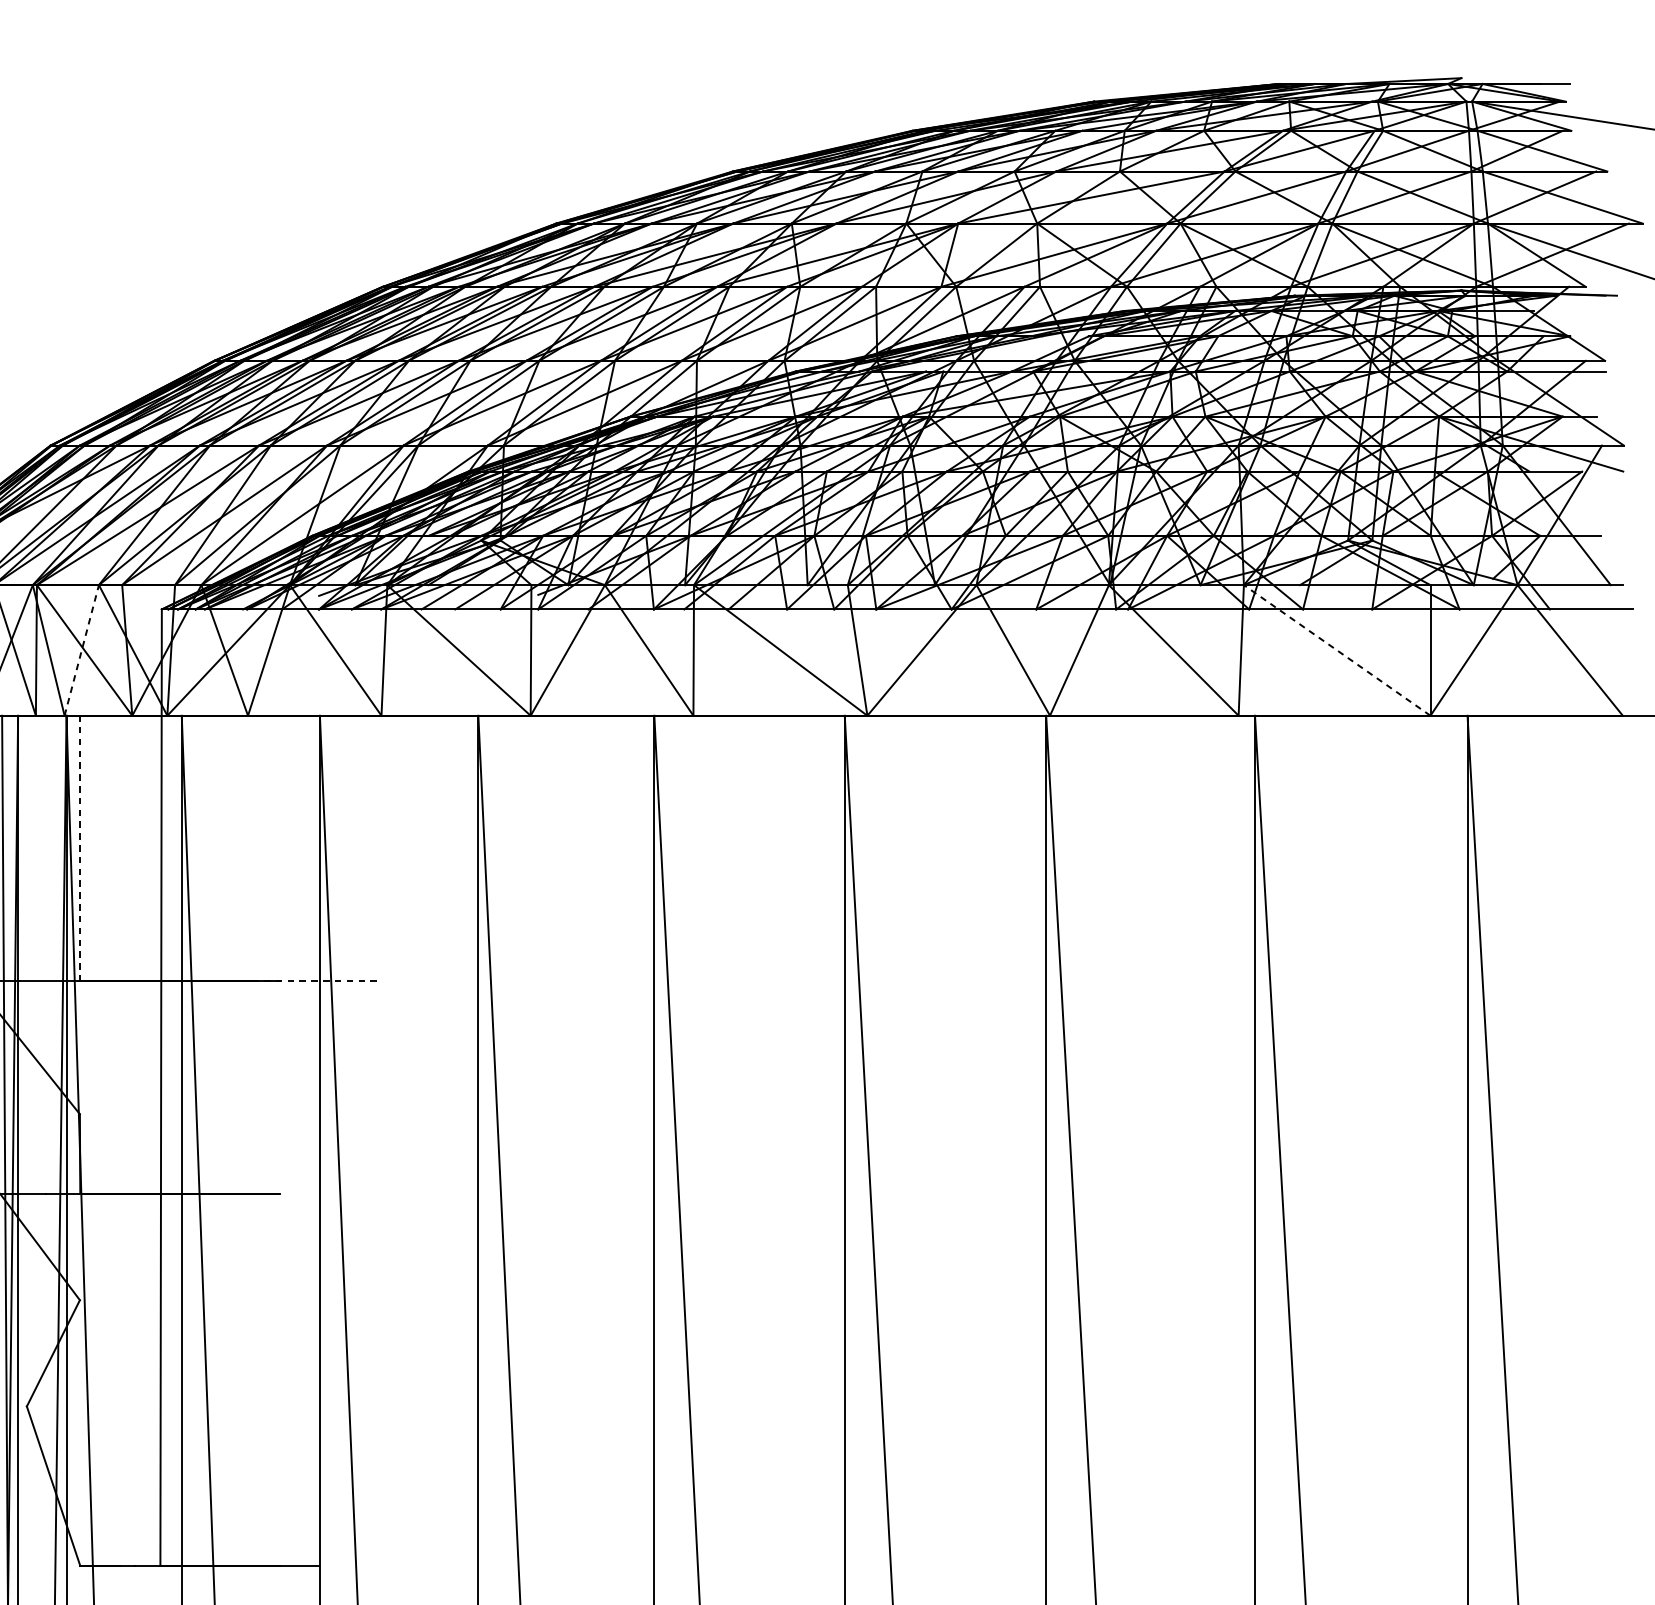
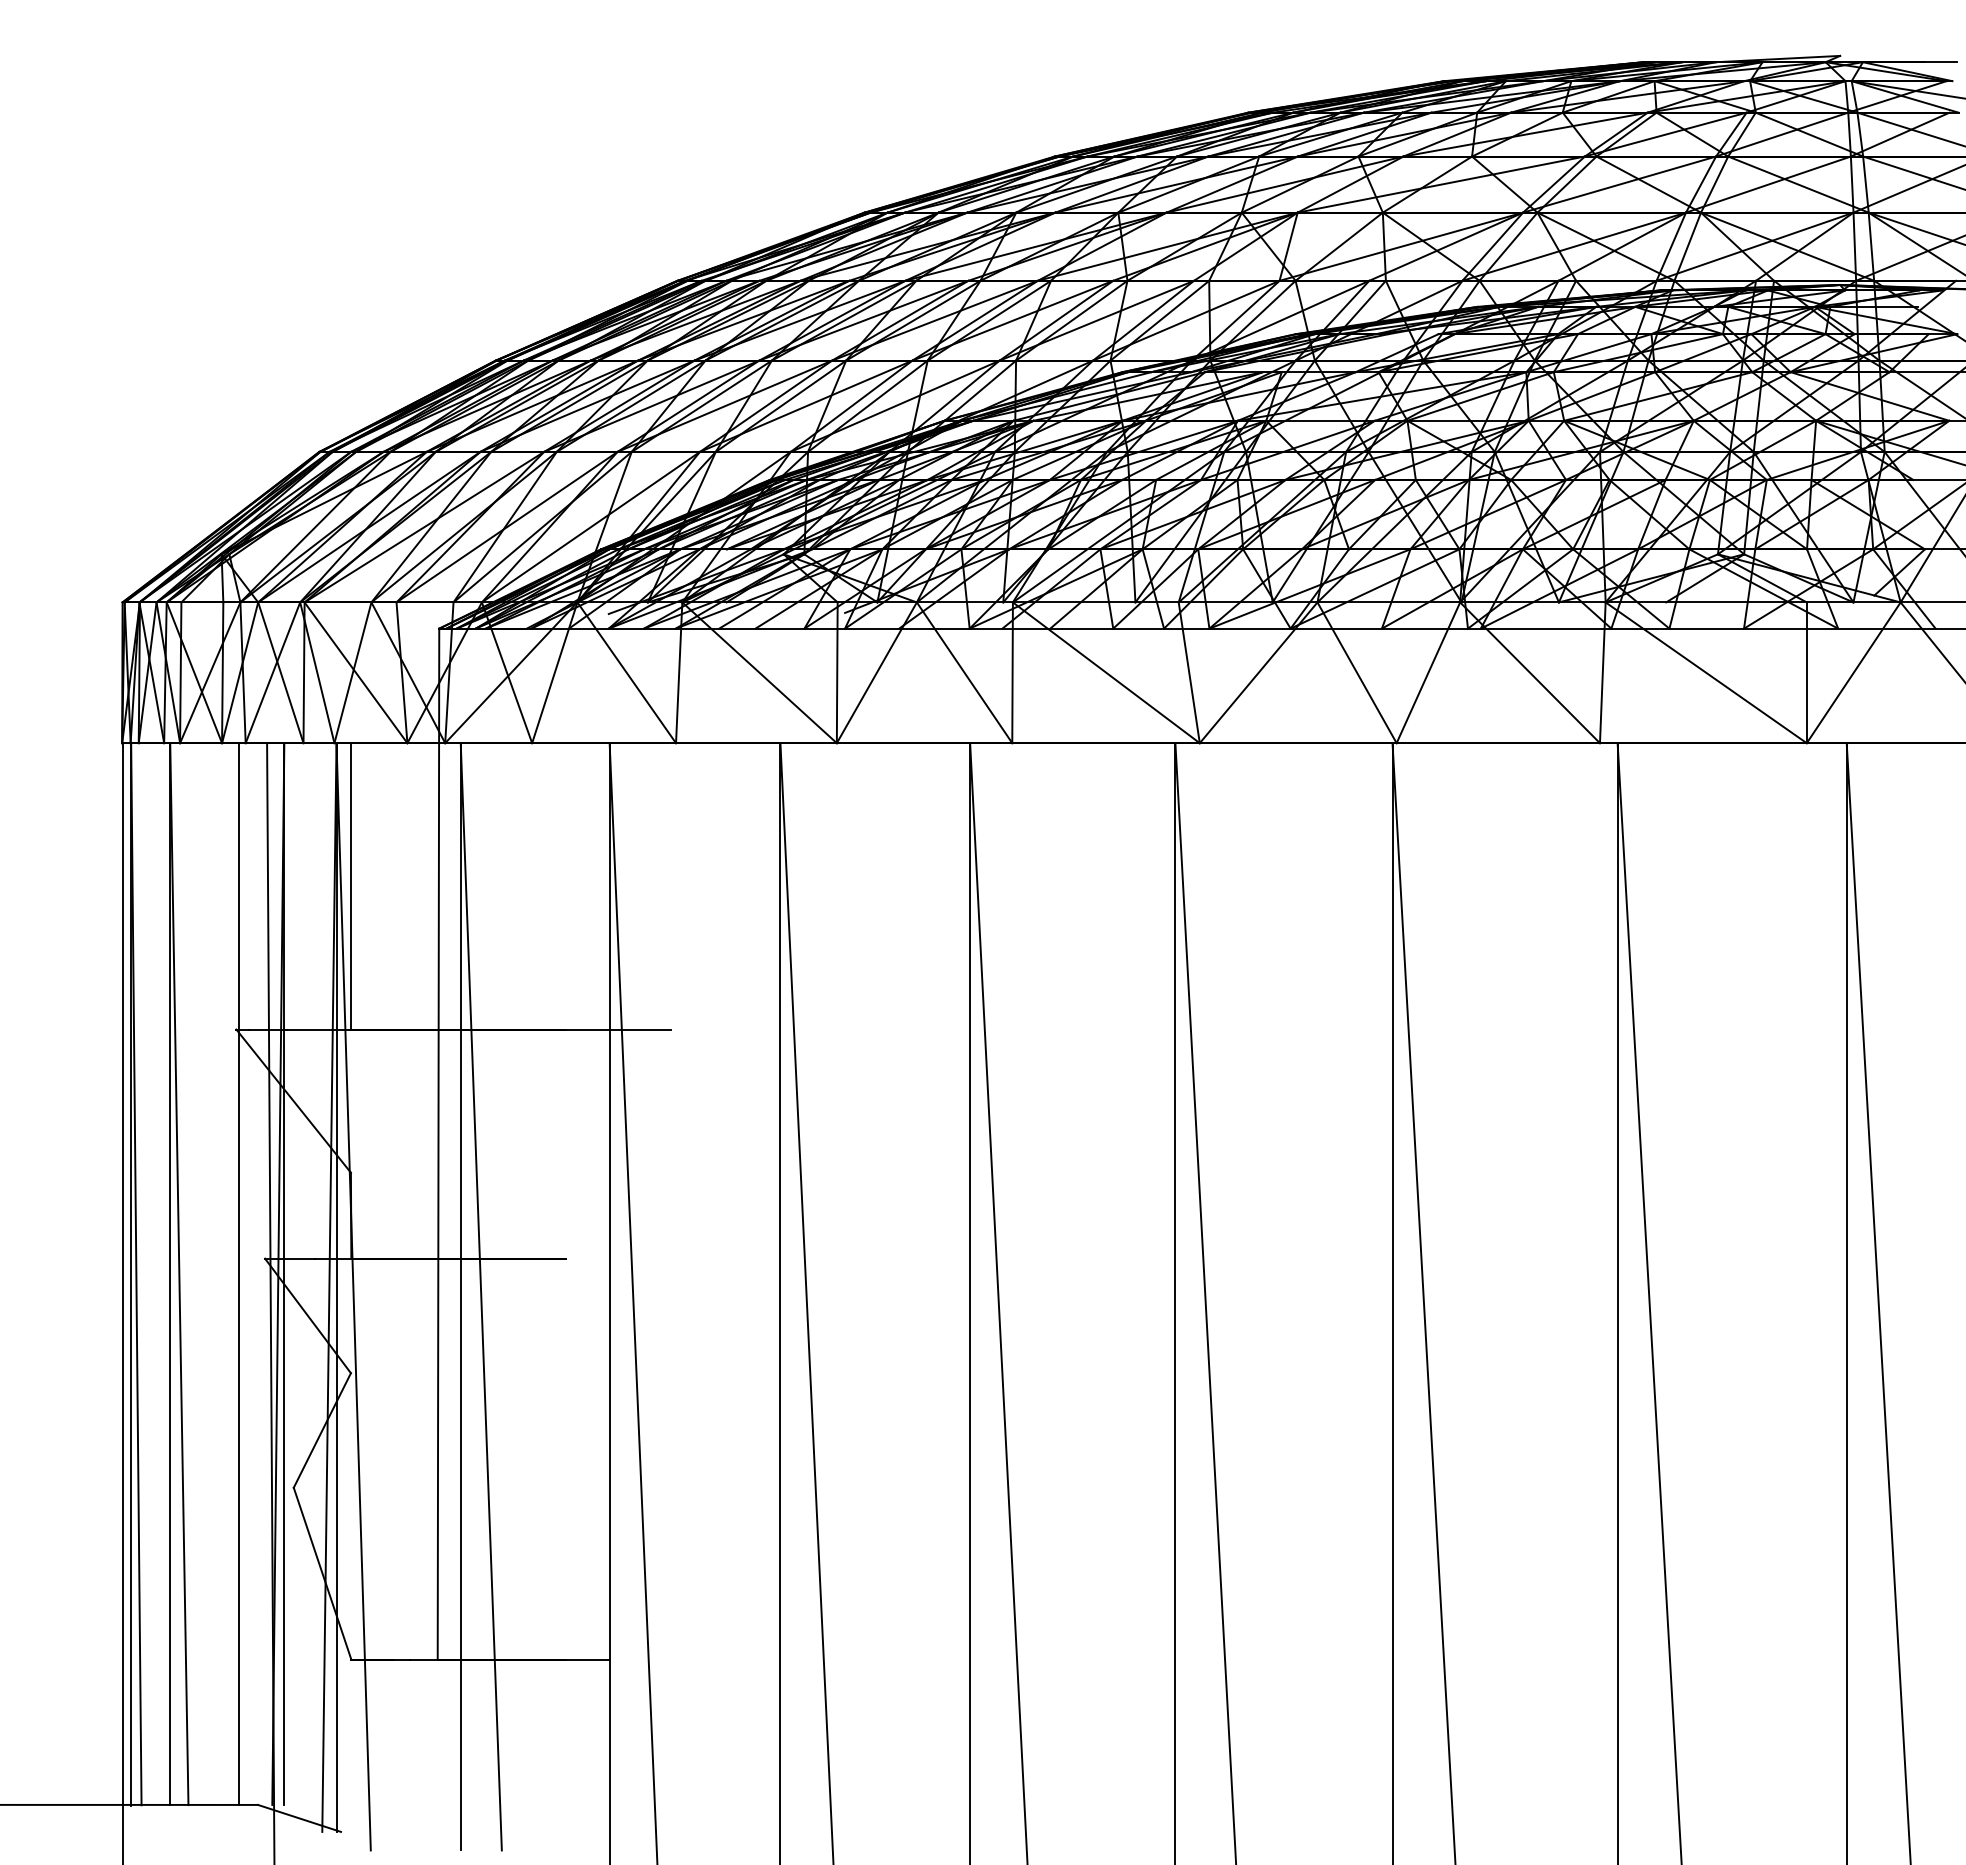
line: (81, 650) -> (352, 672), dashed -> solid
line: (1337, 650) -> (1706, 672), dashed -> solid
line: (80, 847) -> (351, 885), dashed -> solid
line: (316, 981) -> (606, 1029), dashed -> solid

